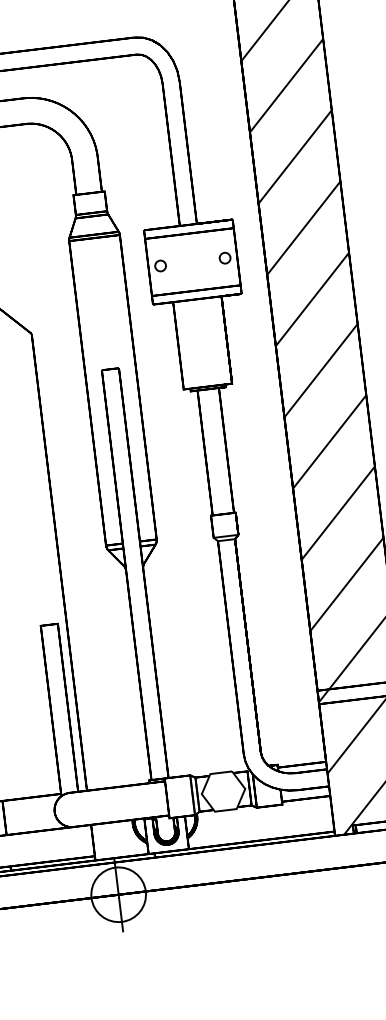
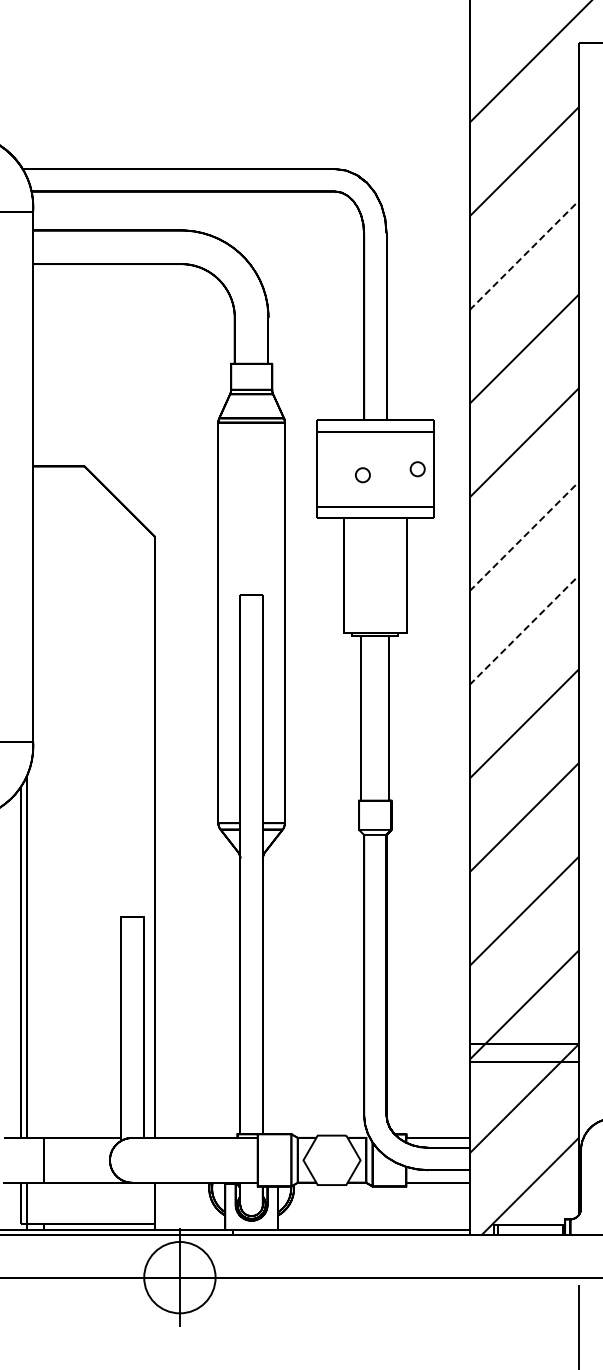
line: (286, 85) -> (524, 254), solid -> dashed
circle: (160, 266) -> (362, 475), moved
line: (312, 299) -> (524, 536), solid -> dashed
line: (321, 370) -> (524, 629), solid -> dashed

